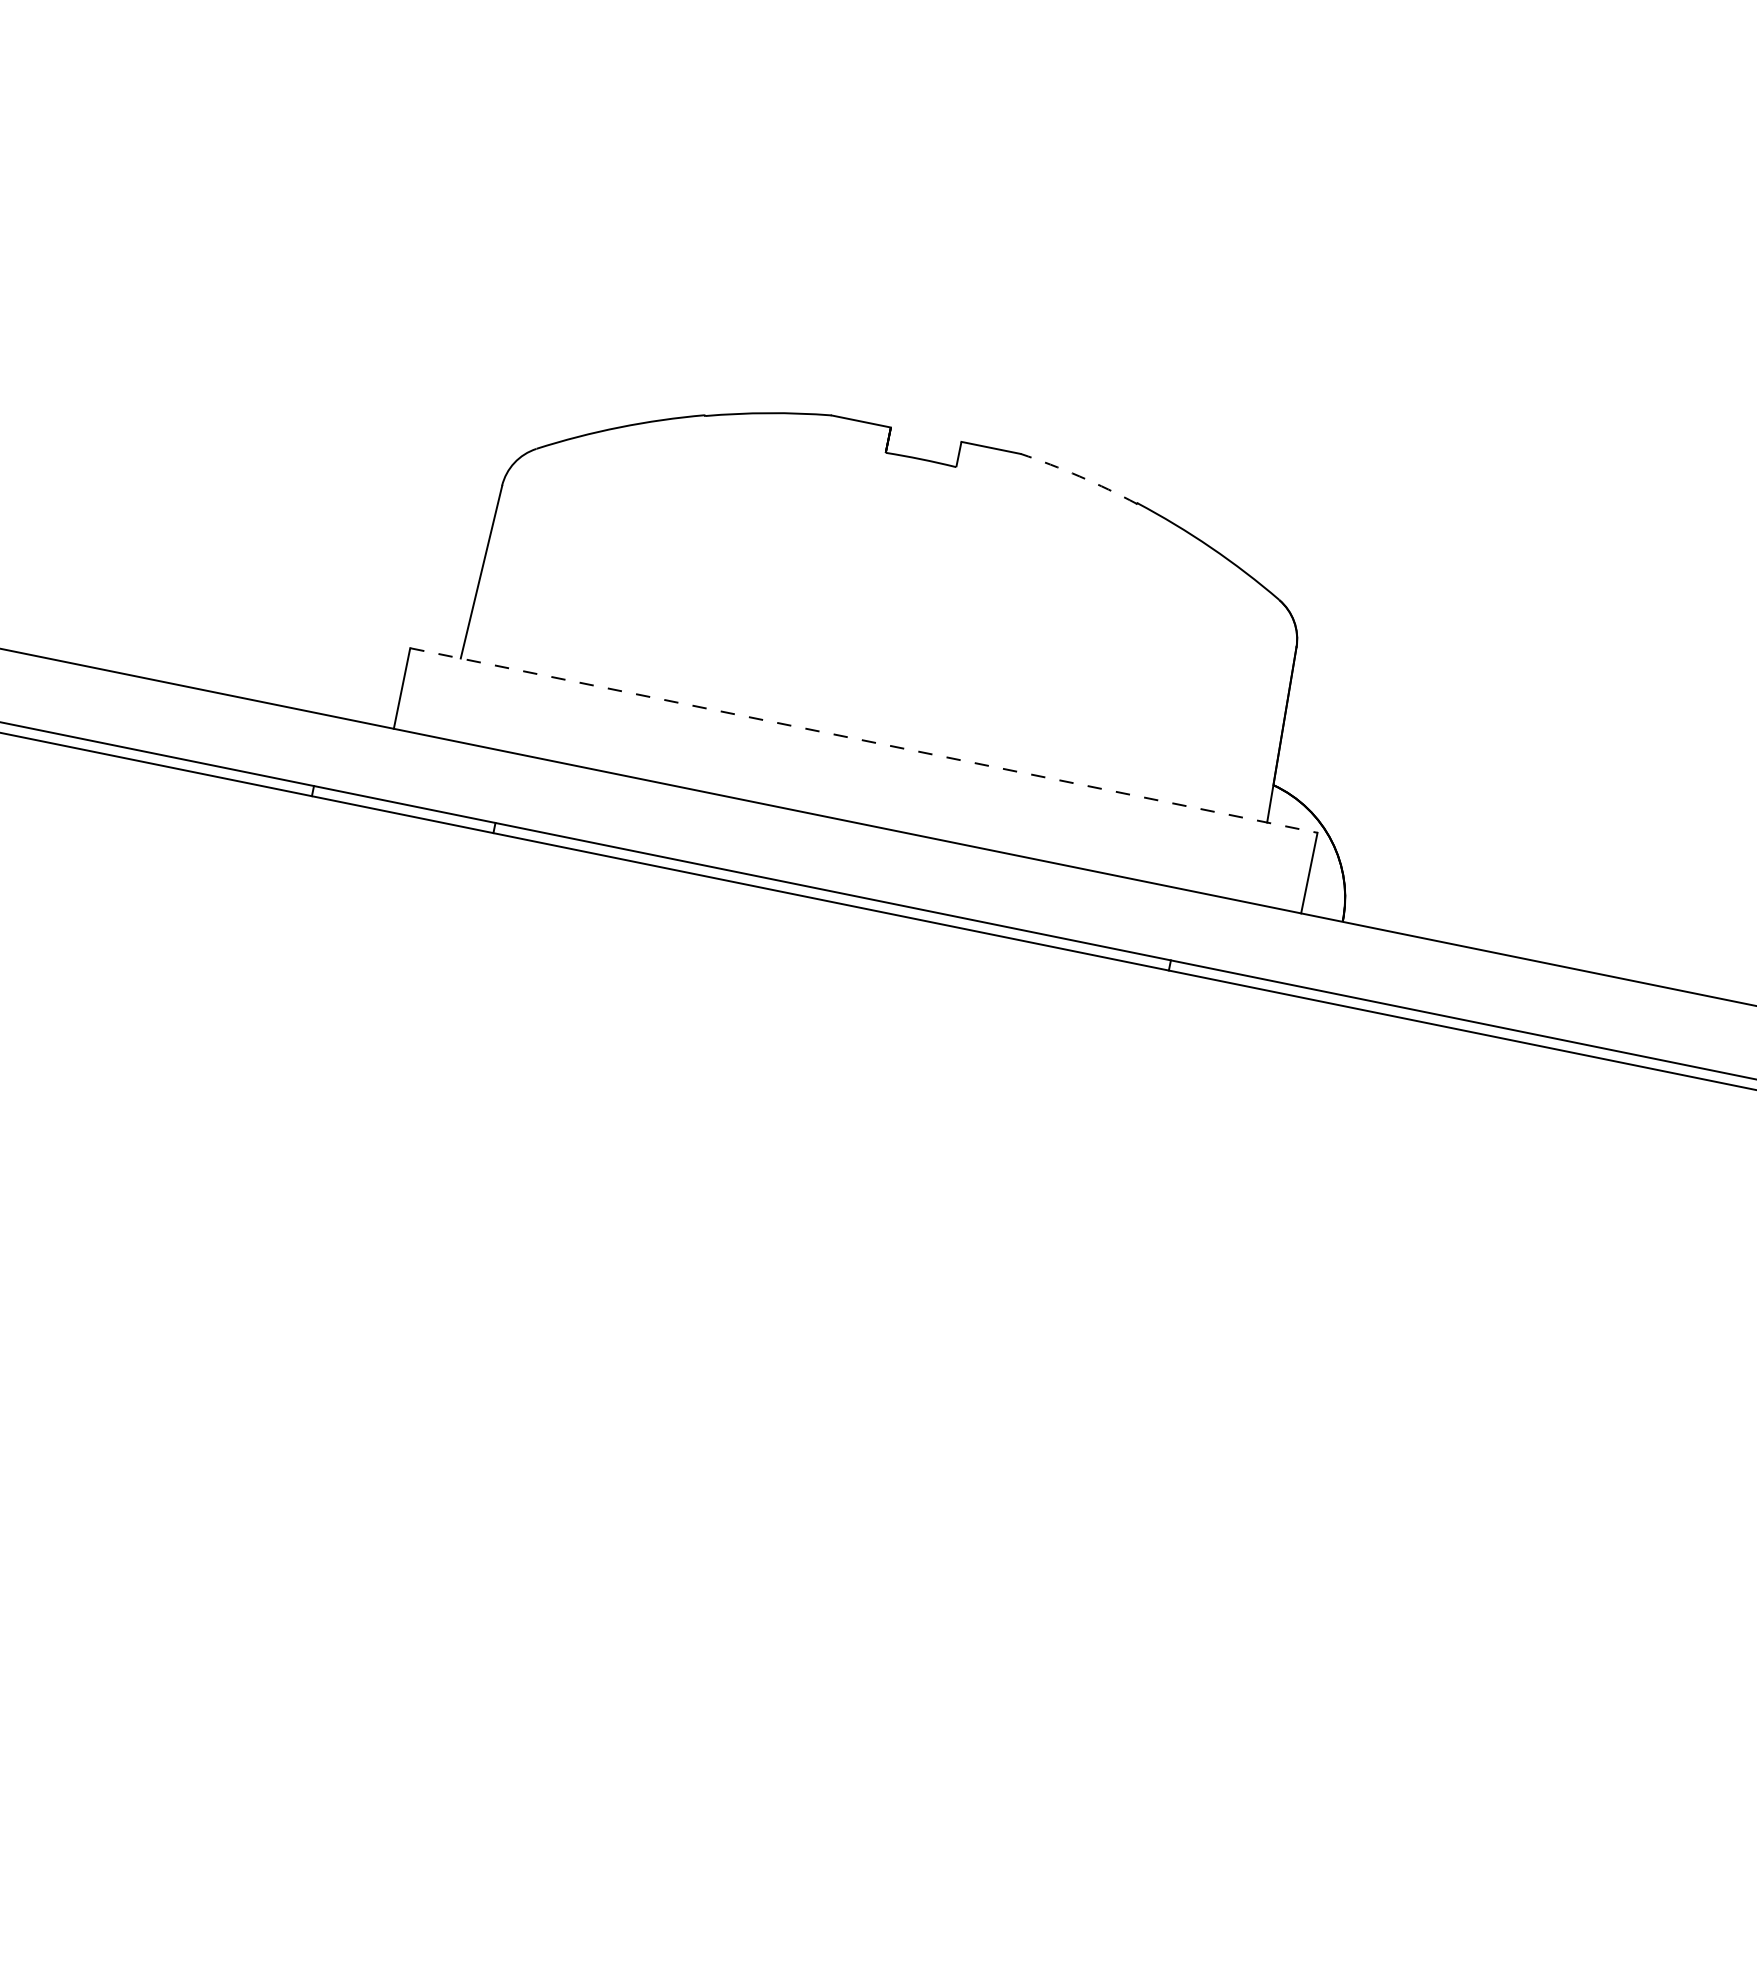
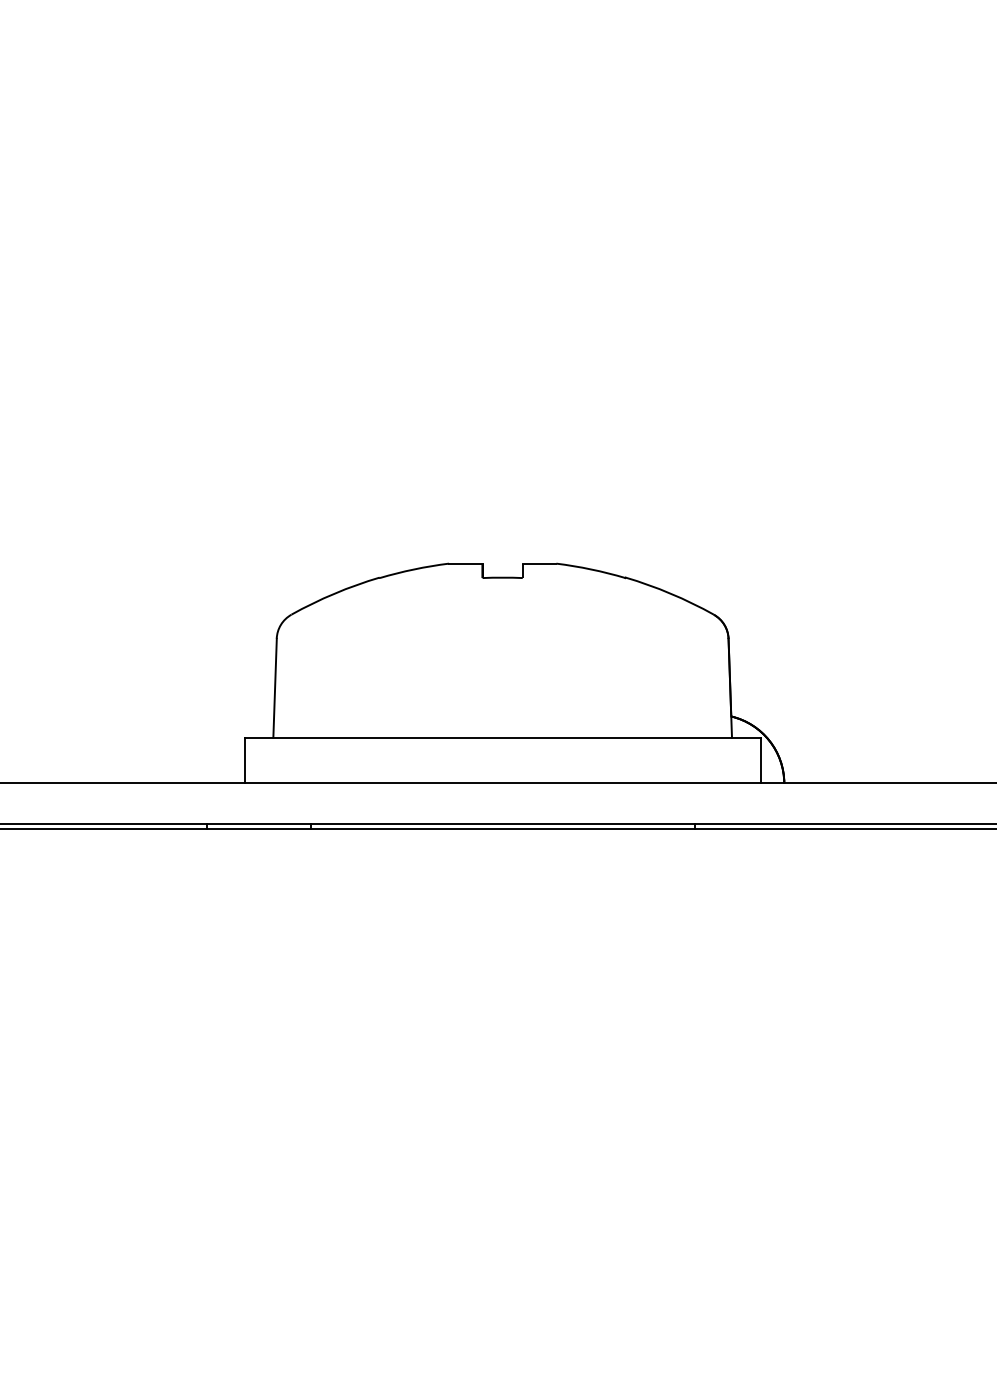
arc: (1080, 476) -> (591, 569), dashed -> solid
line: (865, 740) -> (503, 737), dashed -> solid

